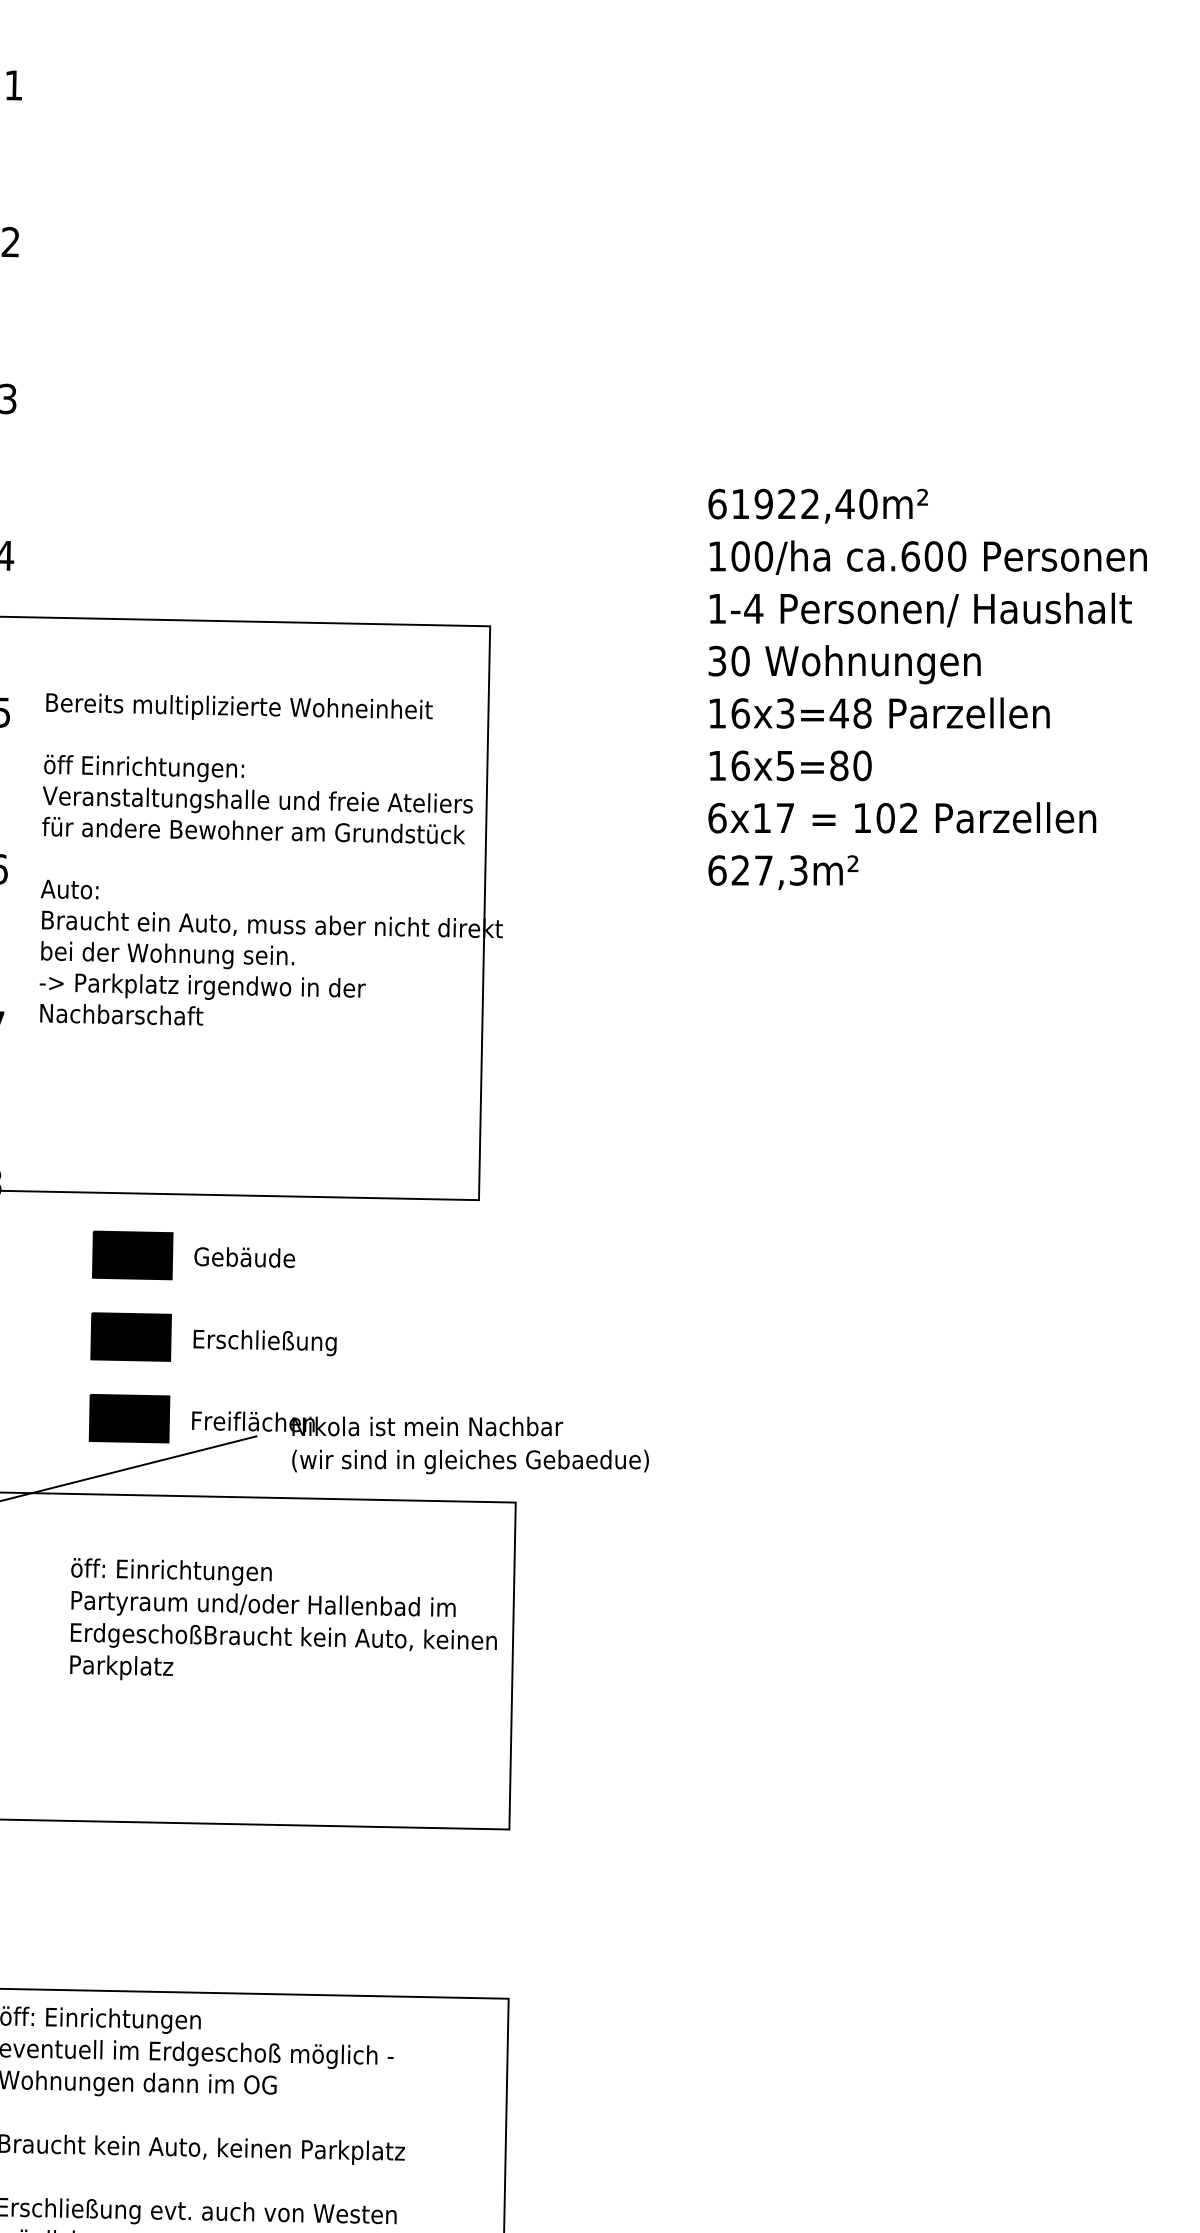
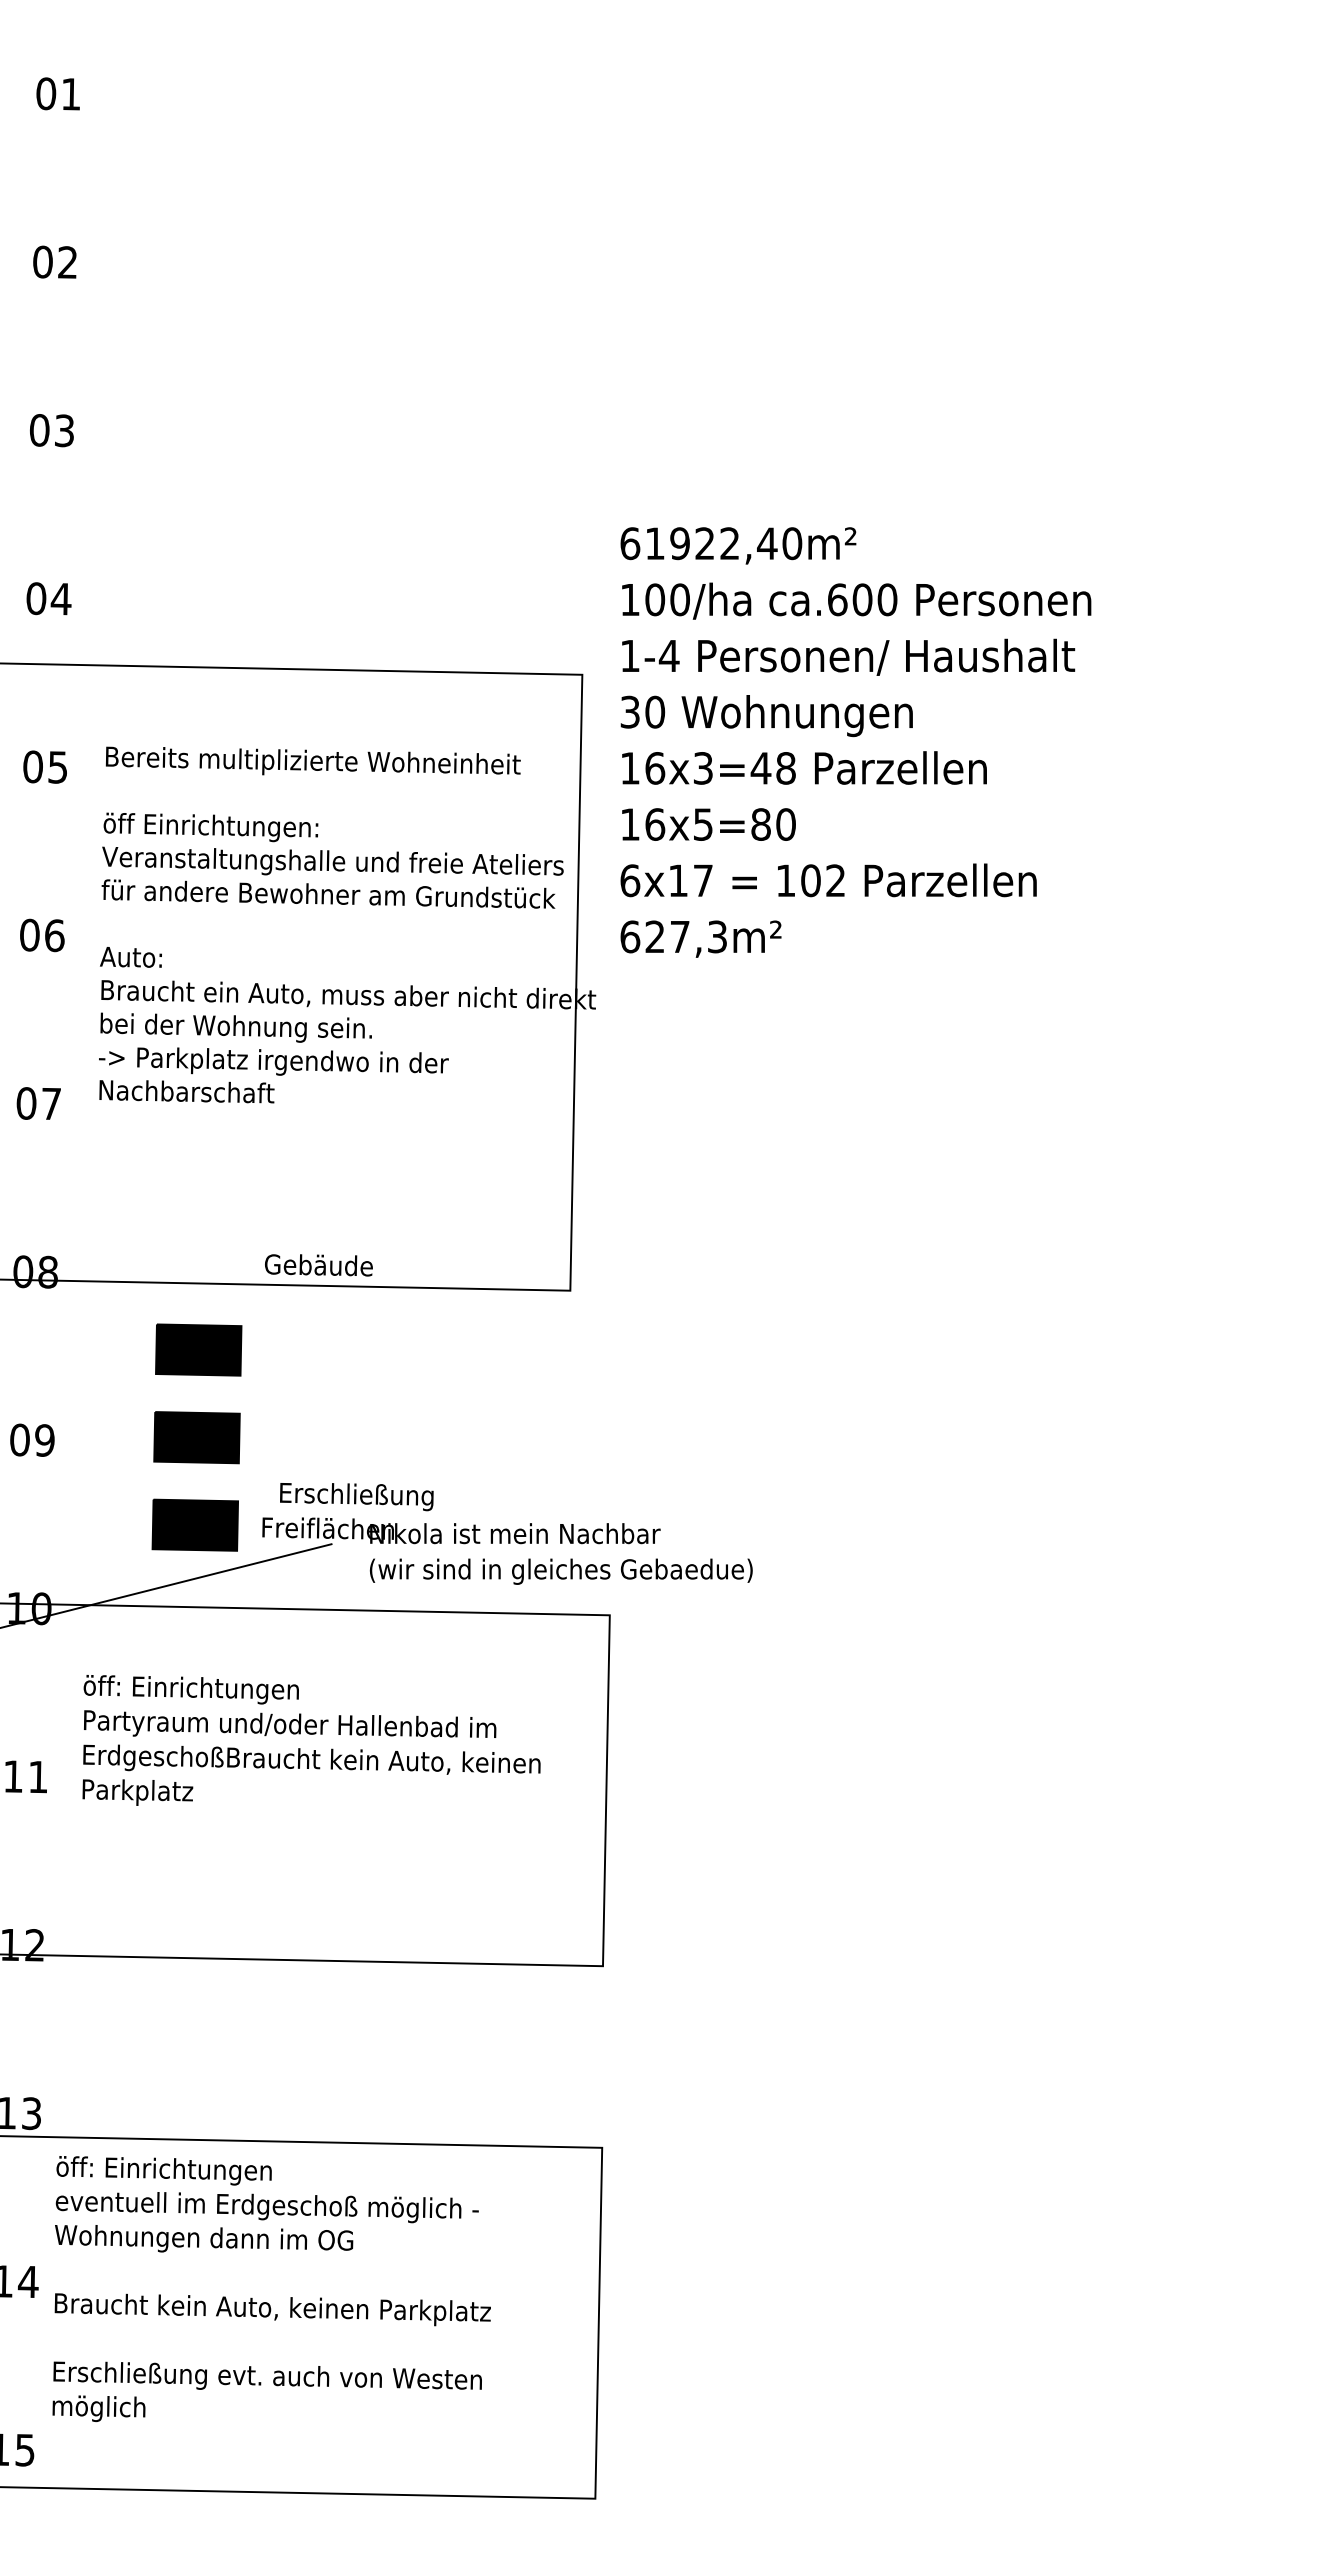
text: (927, 689) -> (855, 742), moved
text: (244, 1257) -> (318, 1265), moved
text: (264, 1343) -> (356, 1497), moved
text: (283, 1619) -> (311, 1740), moved

